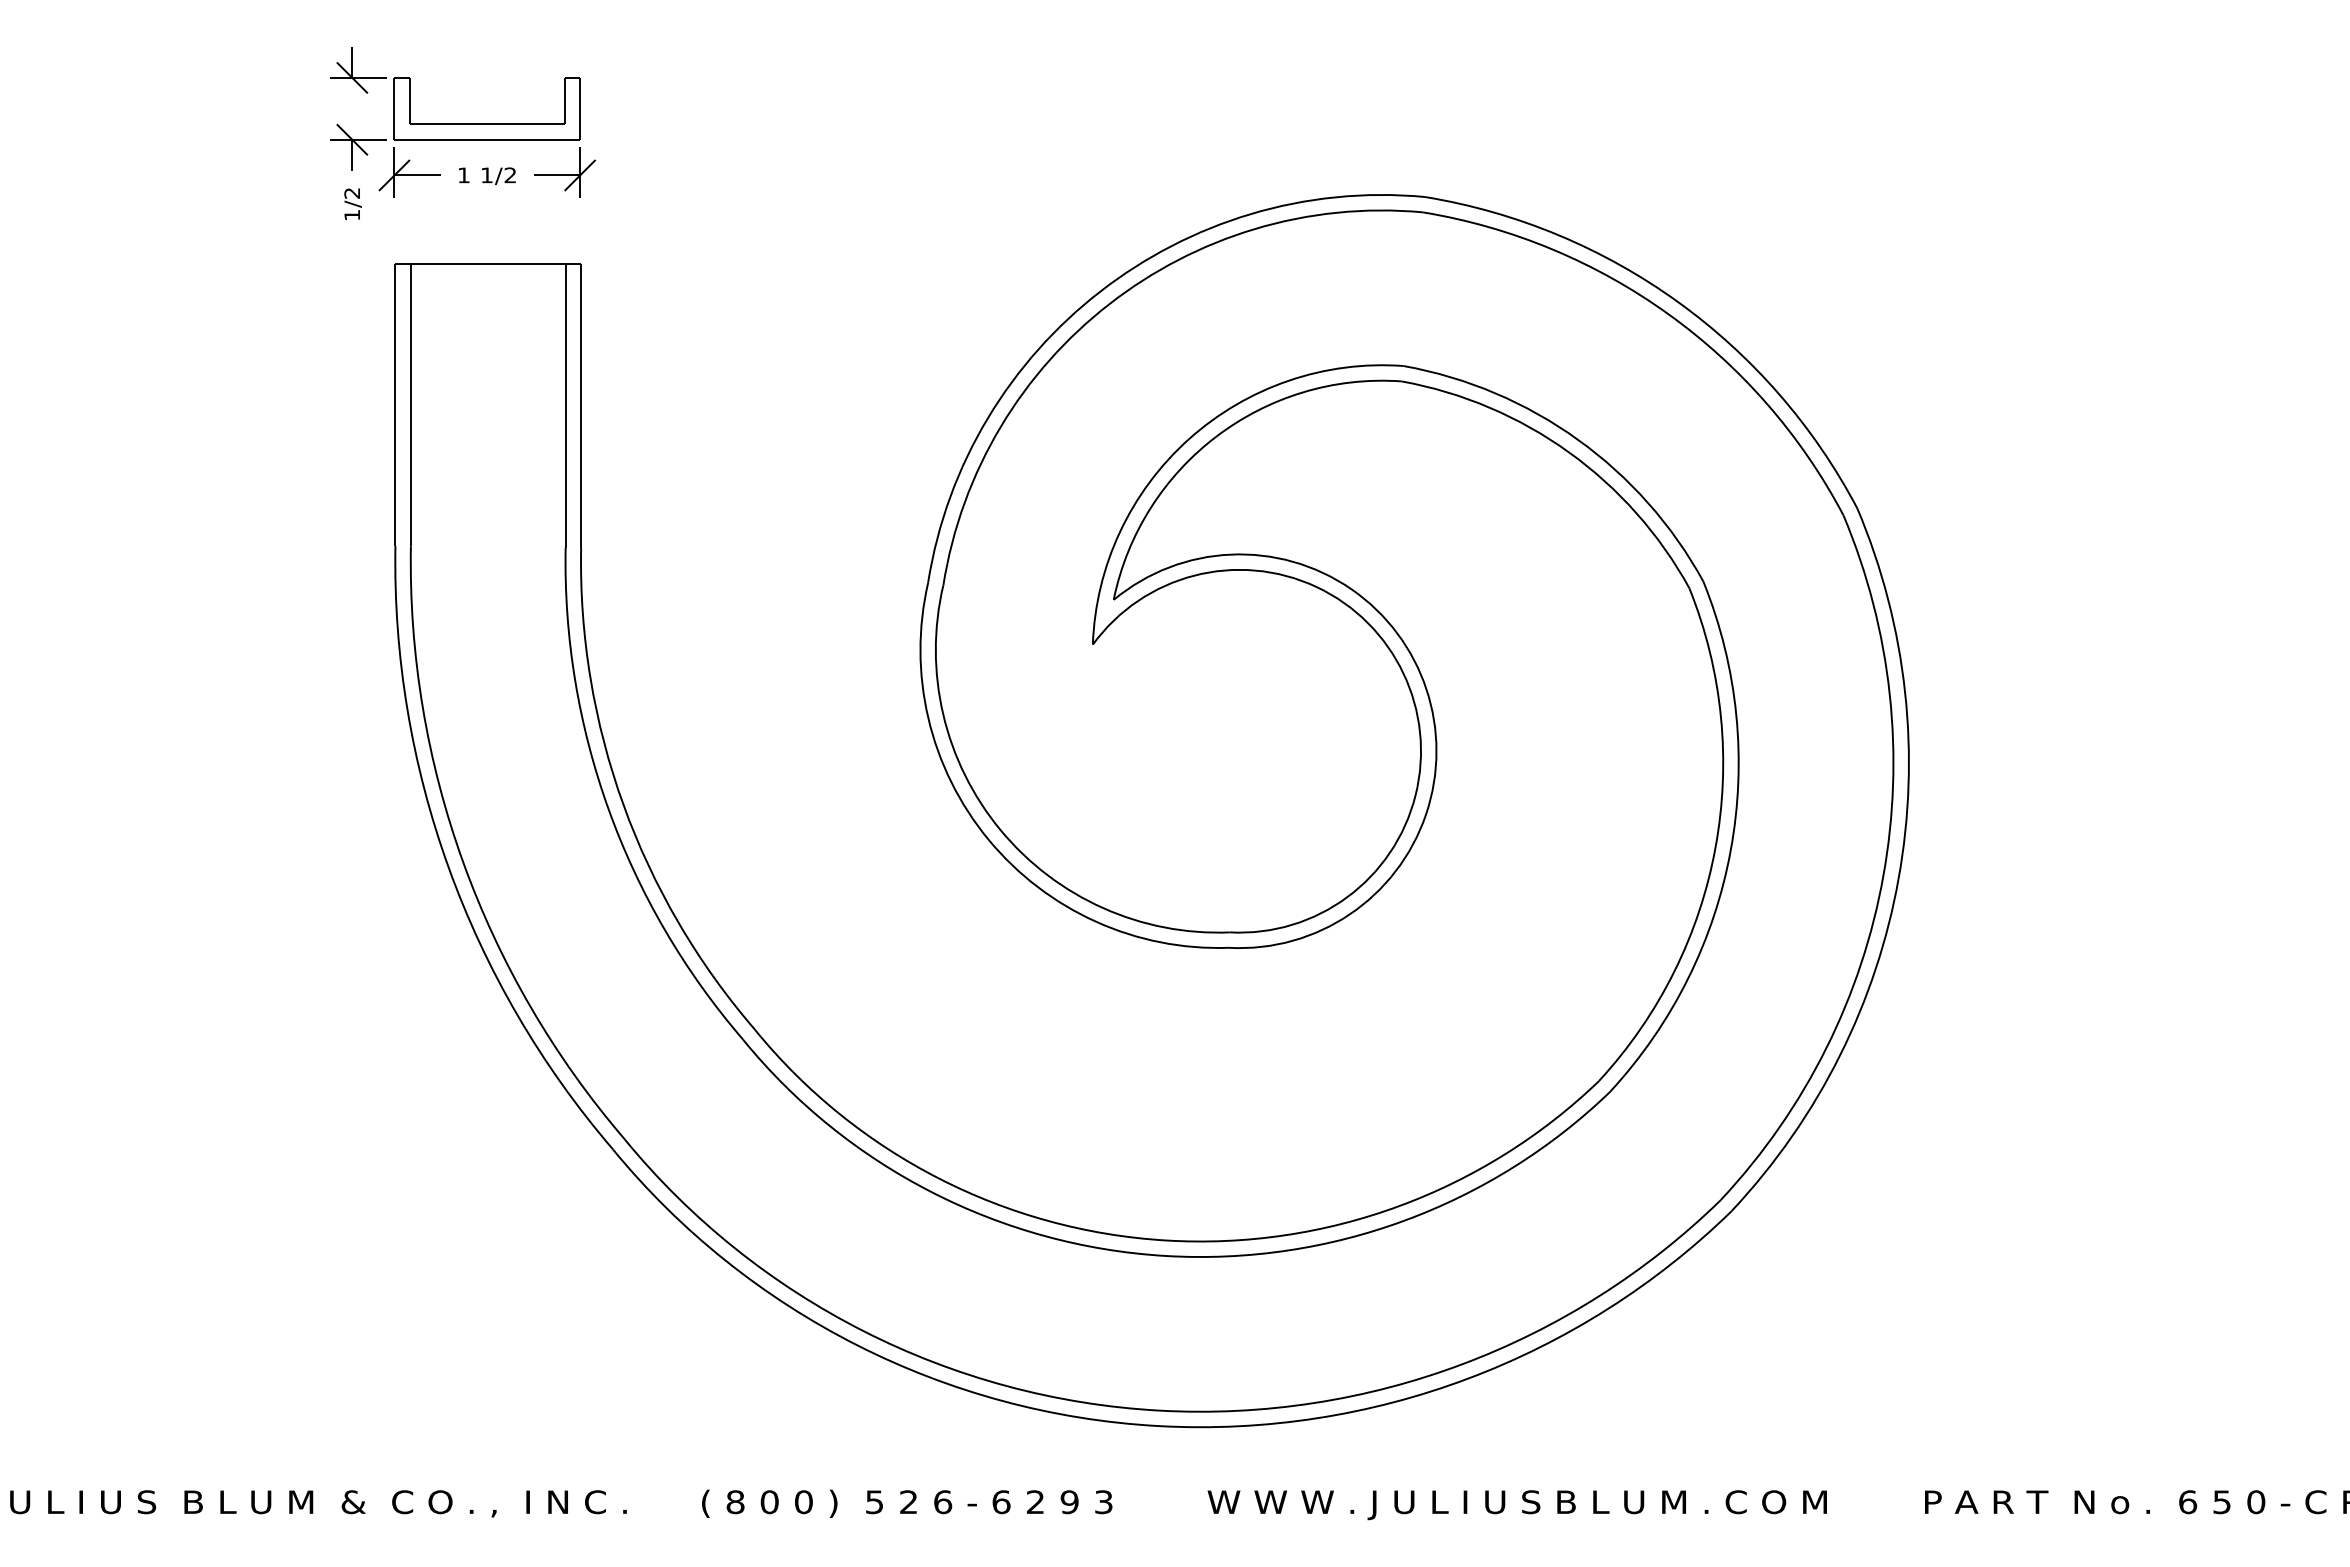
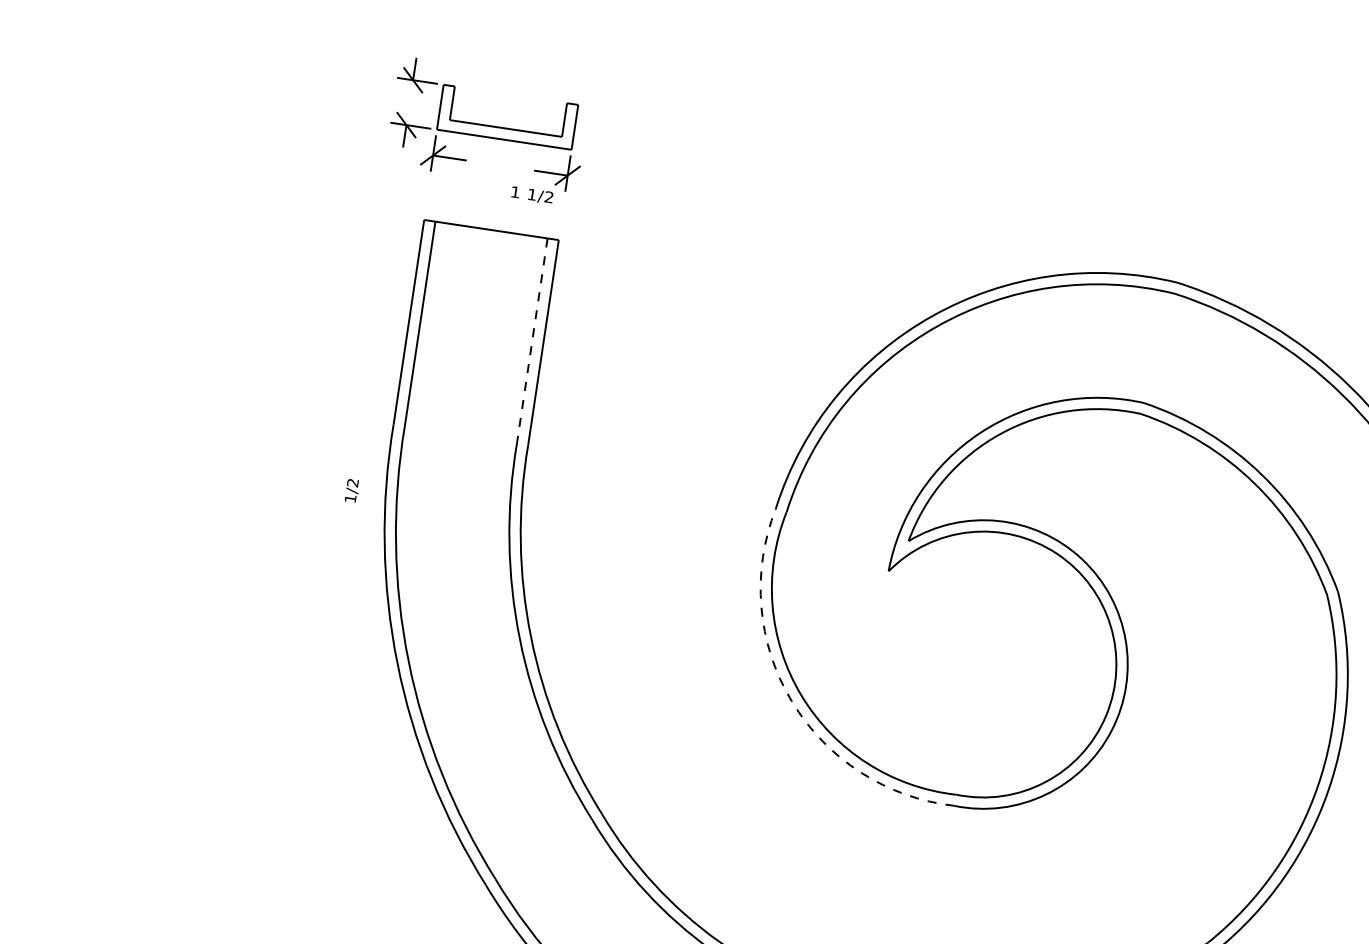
text: (487, 175) -> (532, 194), moved
text: (352, 203) -> (351, 490), moved
line: (565, 405) -> (532, 340), solid -> dashed
arc: (988, 839) -> (791, 701), solid -> dashed

